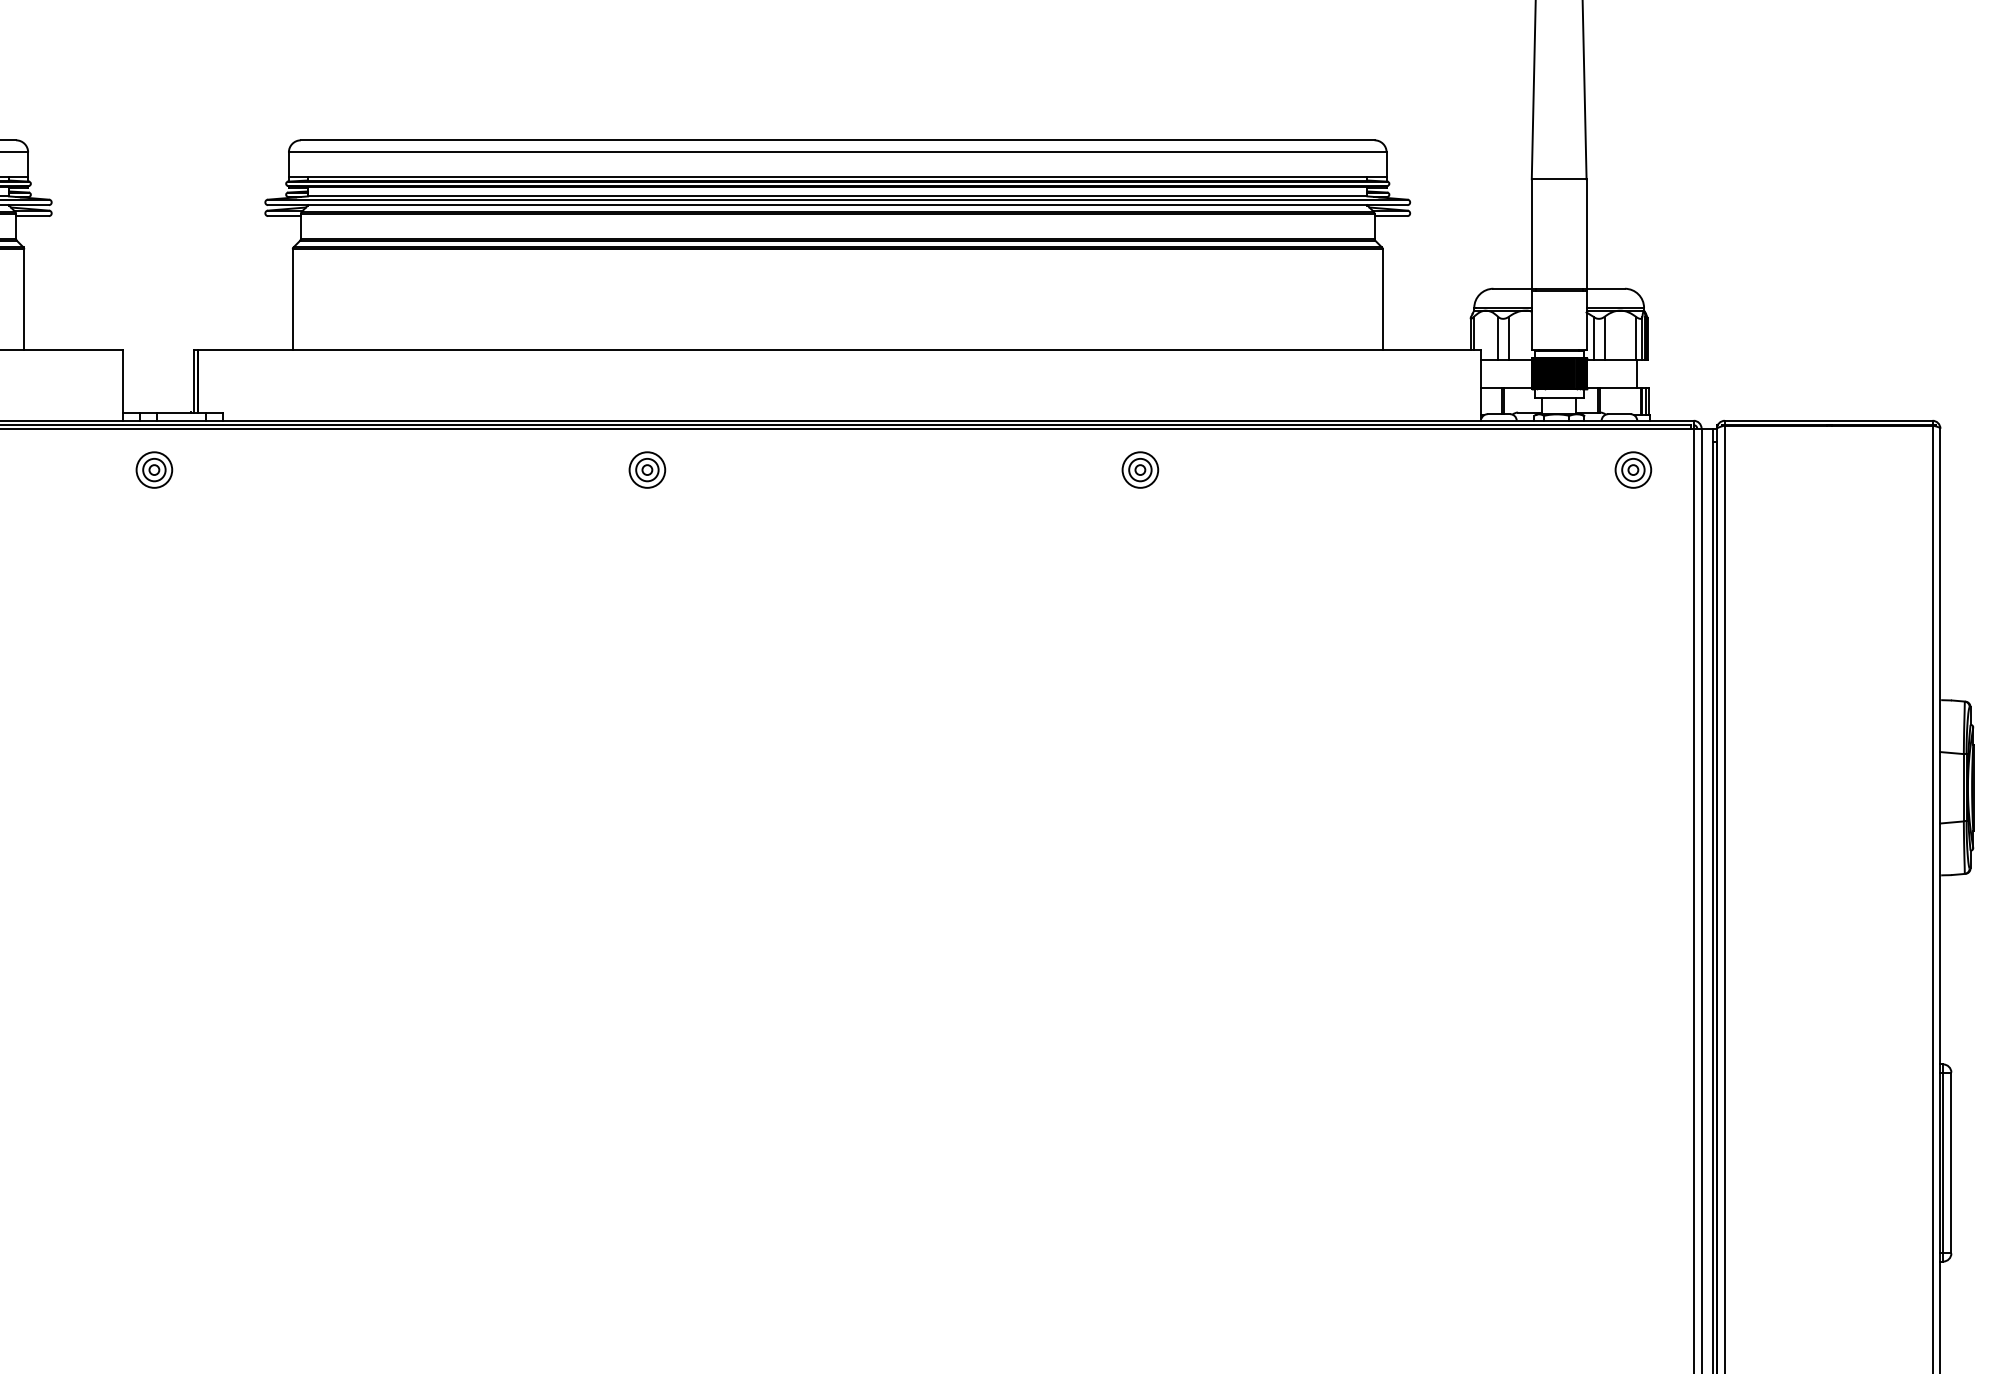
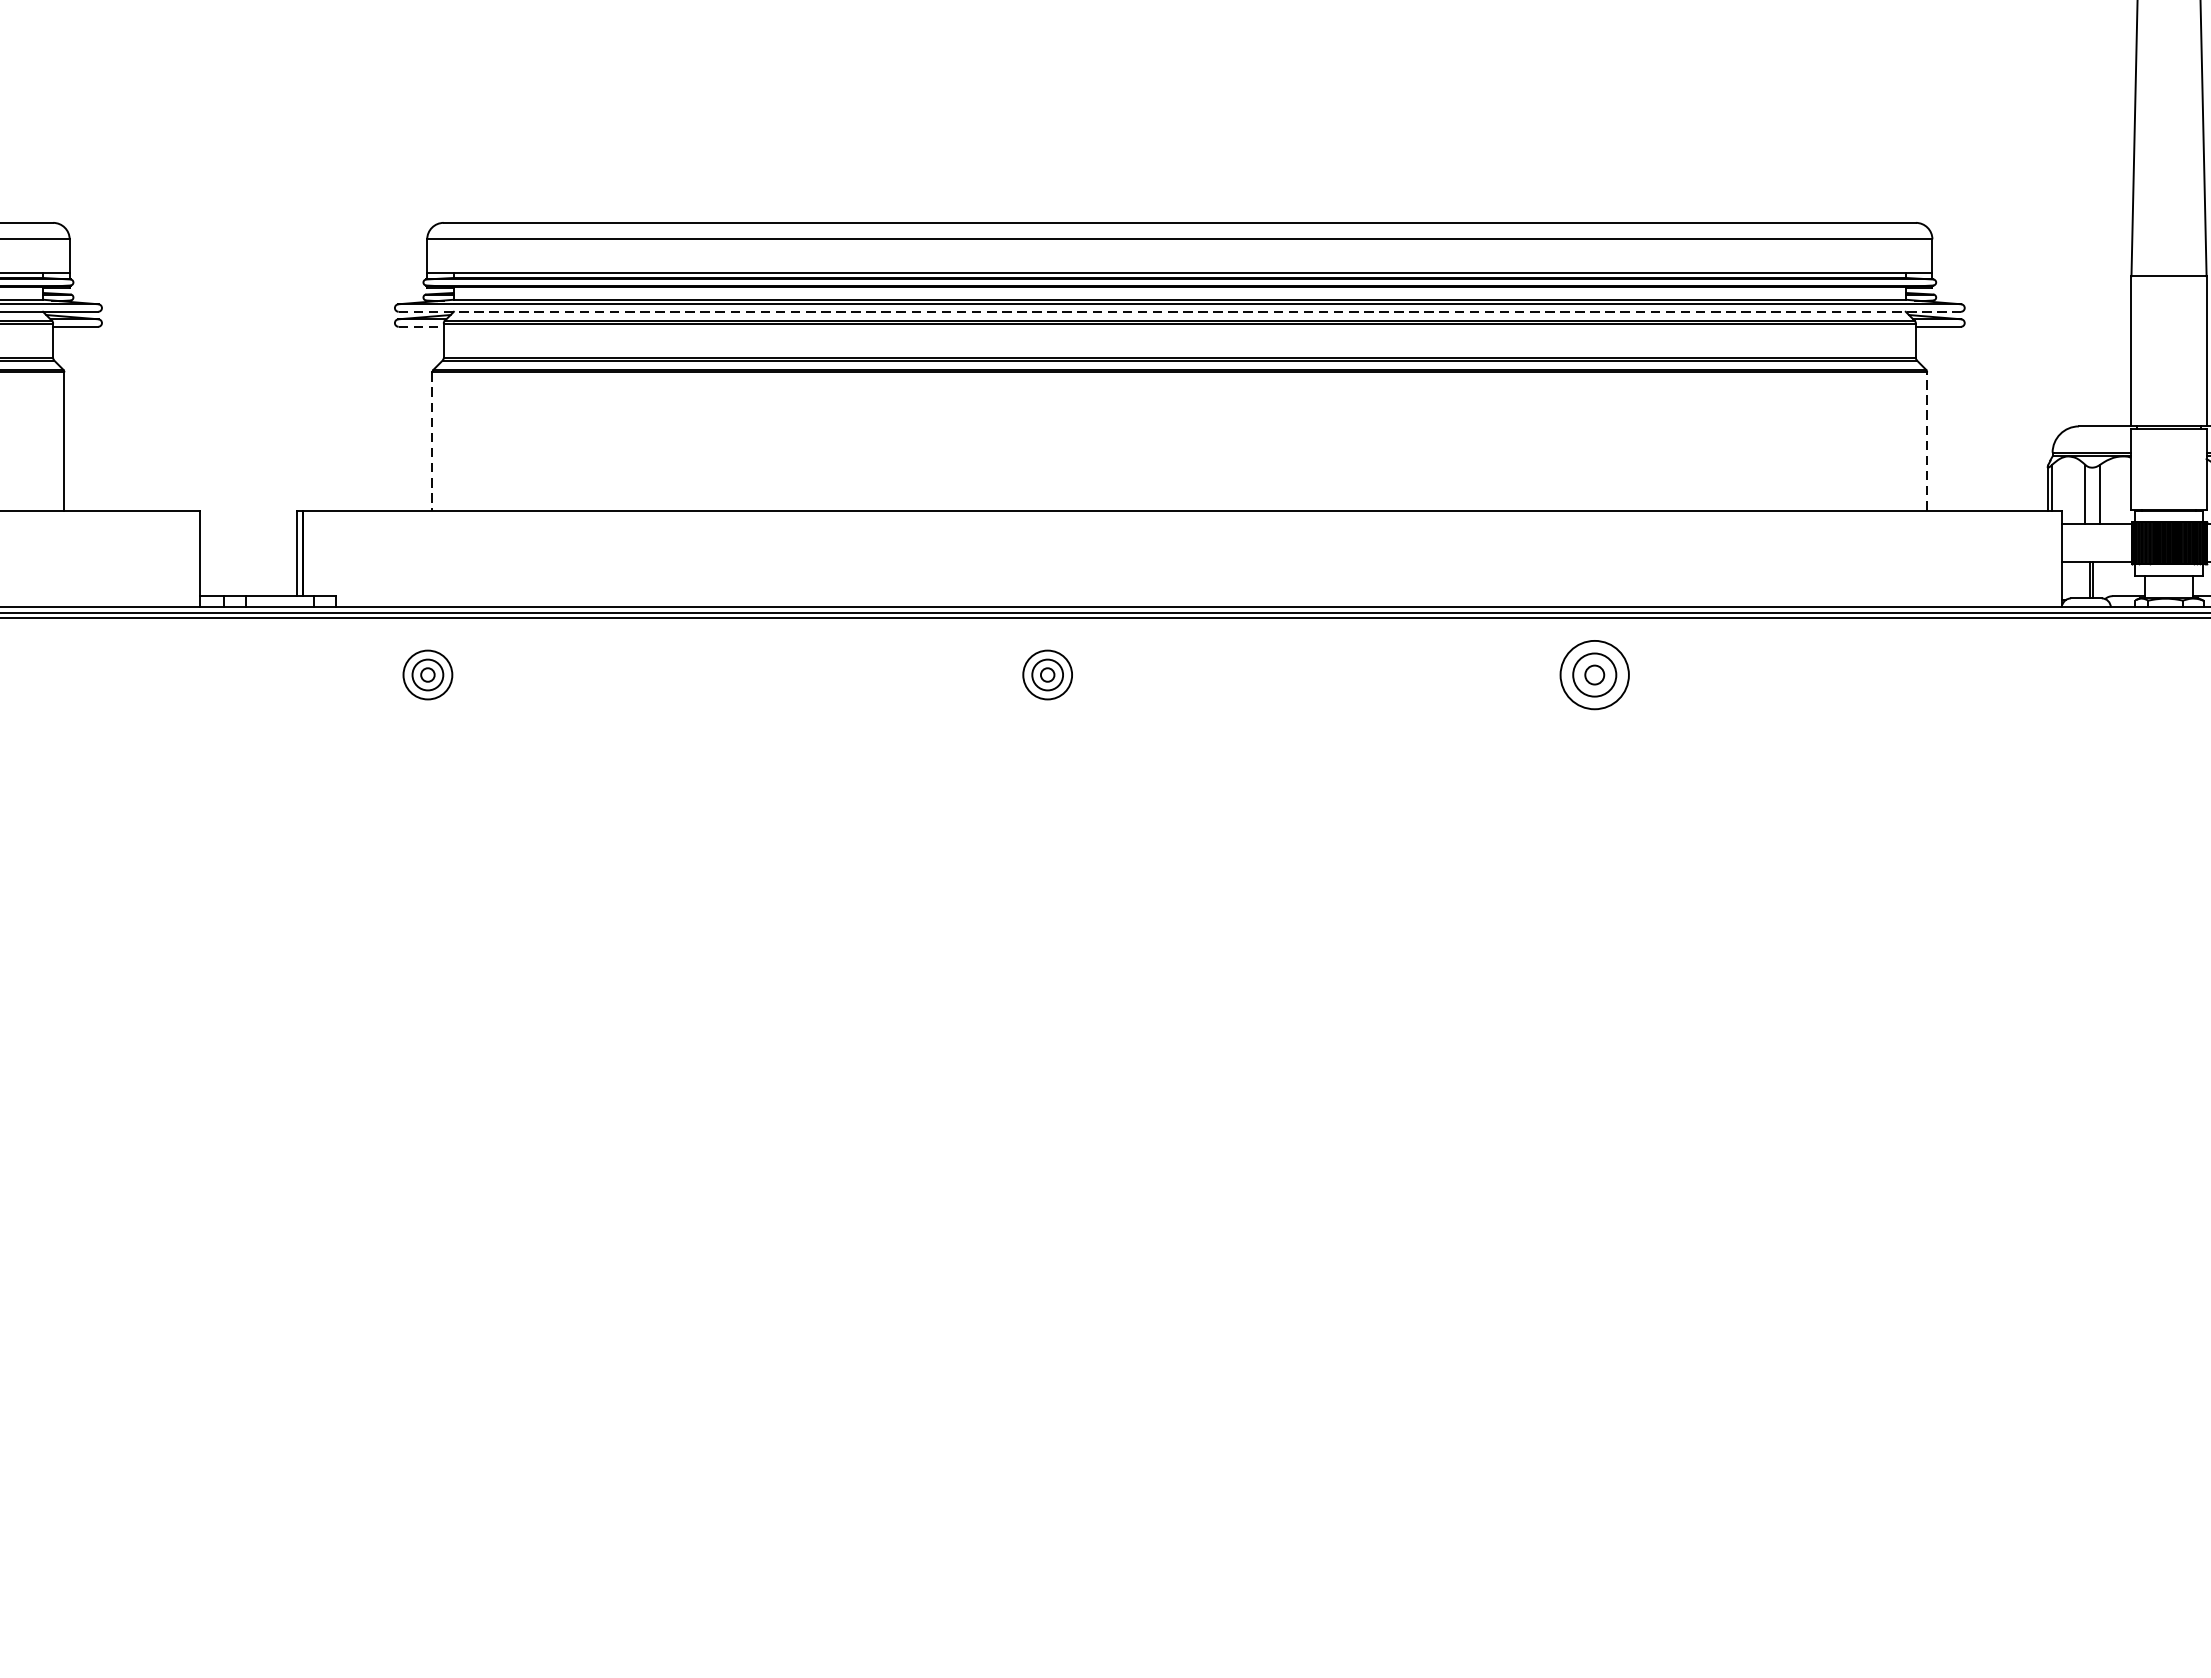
line: (837, 205) -> (1179, 312), solid -> dashed
line: (285, 216) -> (422, 327), solid -> dashed
line: (1382, 299) -> (1926, 441), solid -> dashed
line: (292, 300) -> (432, 442), solid -> dashed
part: (154, 469) -> (428, 674), moved
part: (647, 469) -> (1047, 674), moved
part: (1140, 469) -> (1594, 674), size x1.4

